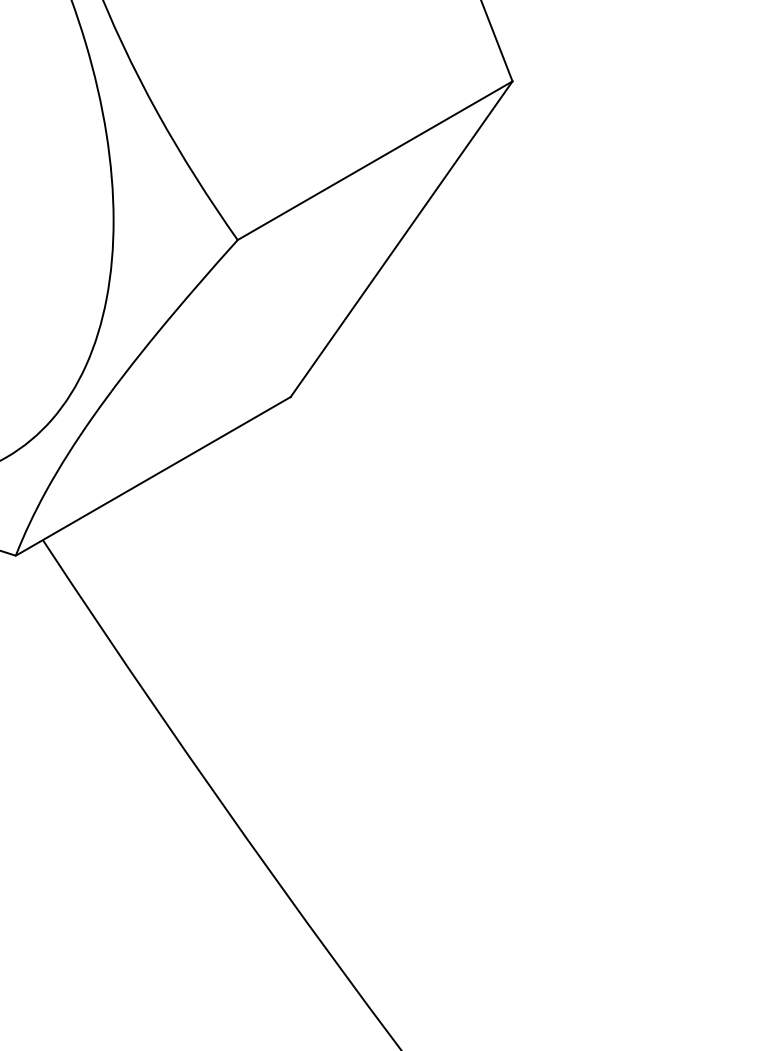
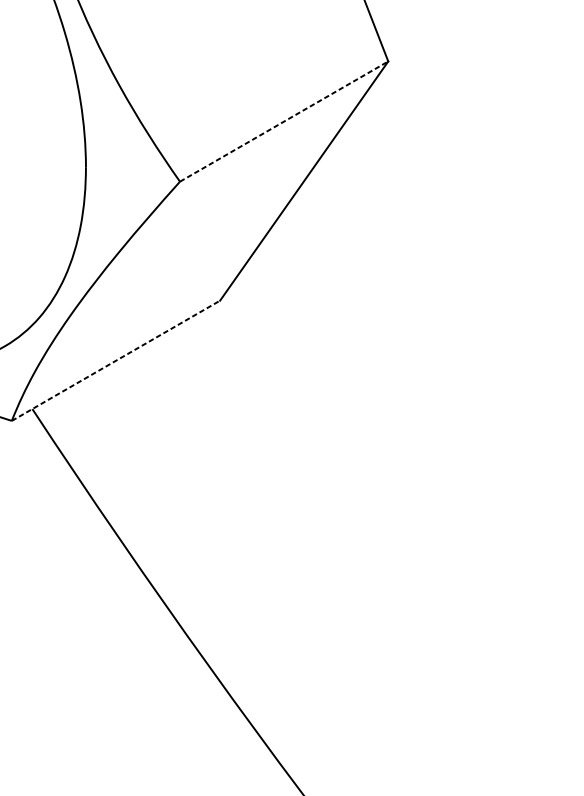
line: (375, 160) -> (284, 121), solid -> dashed
line: (153, 476) -> (116, 360), solid -> dashed

